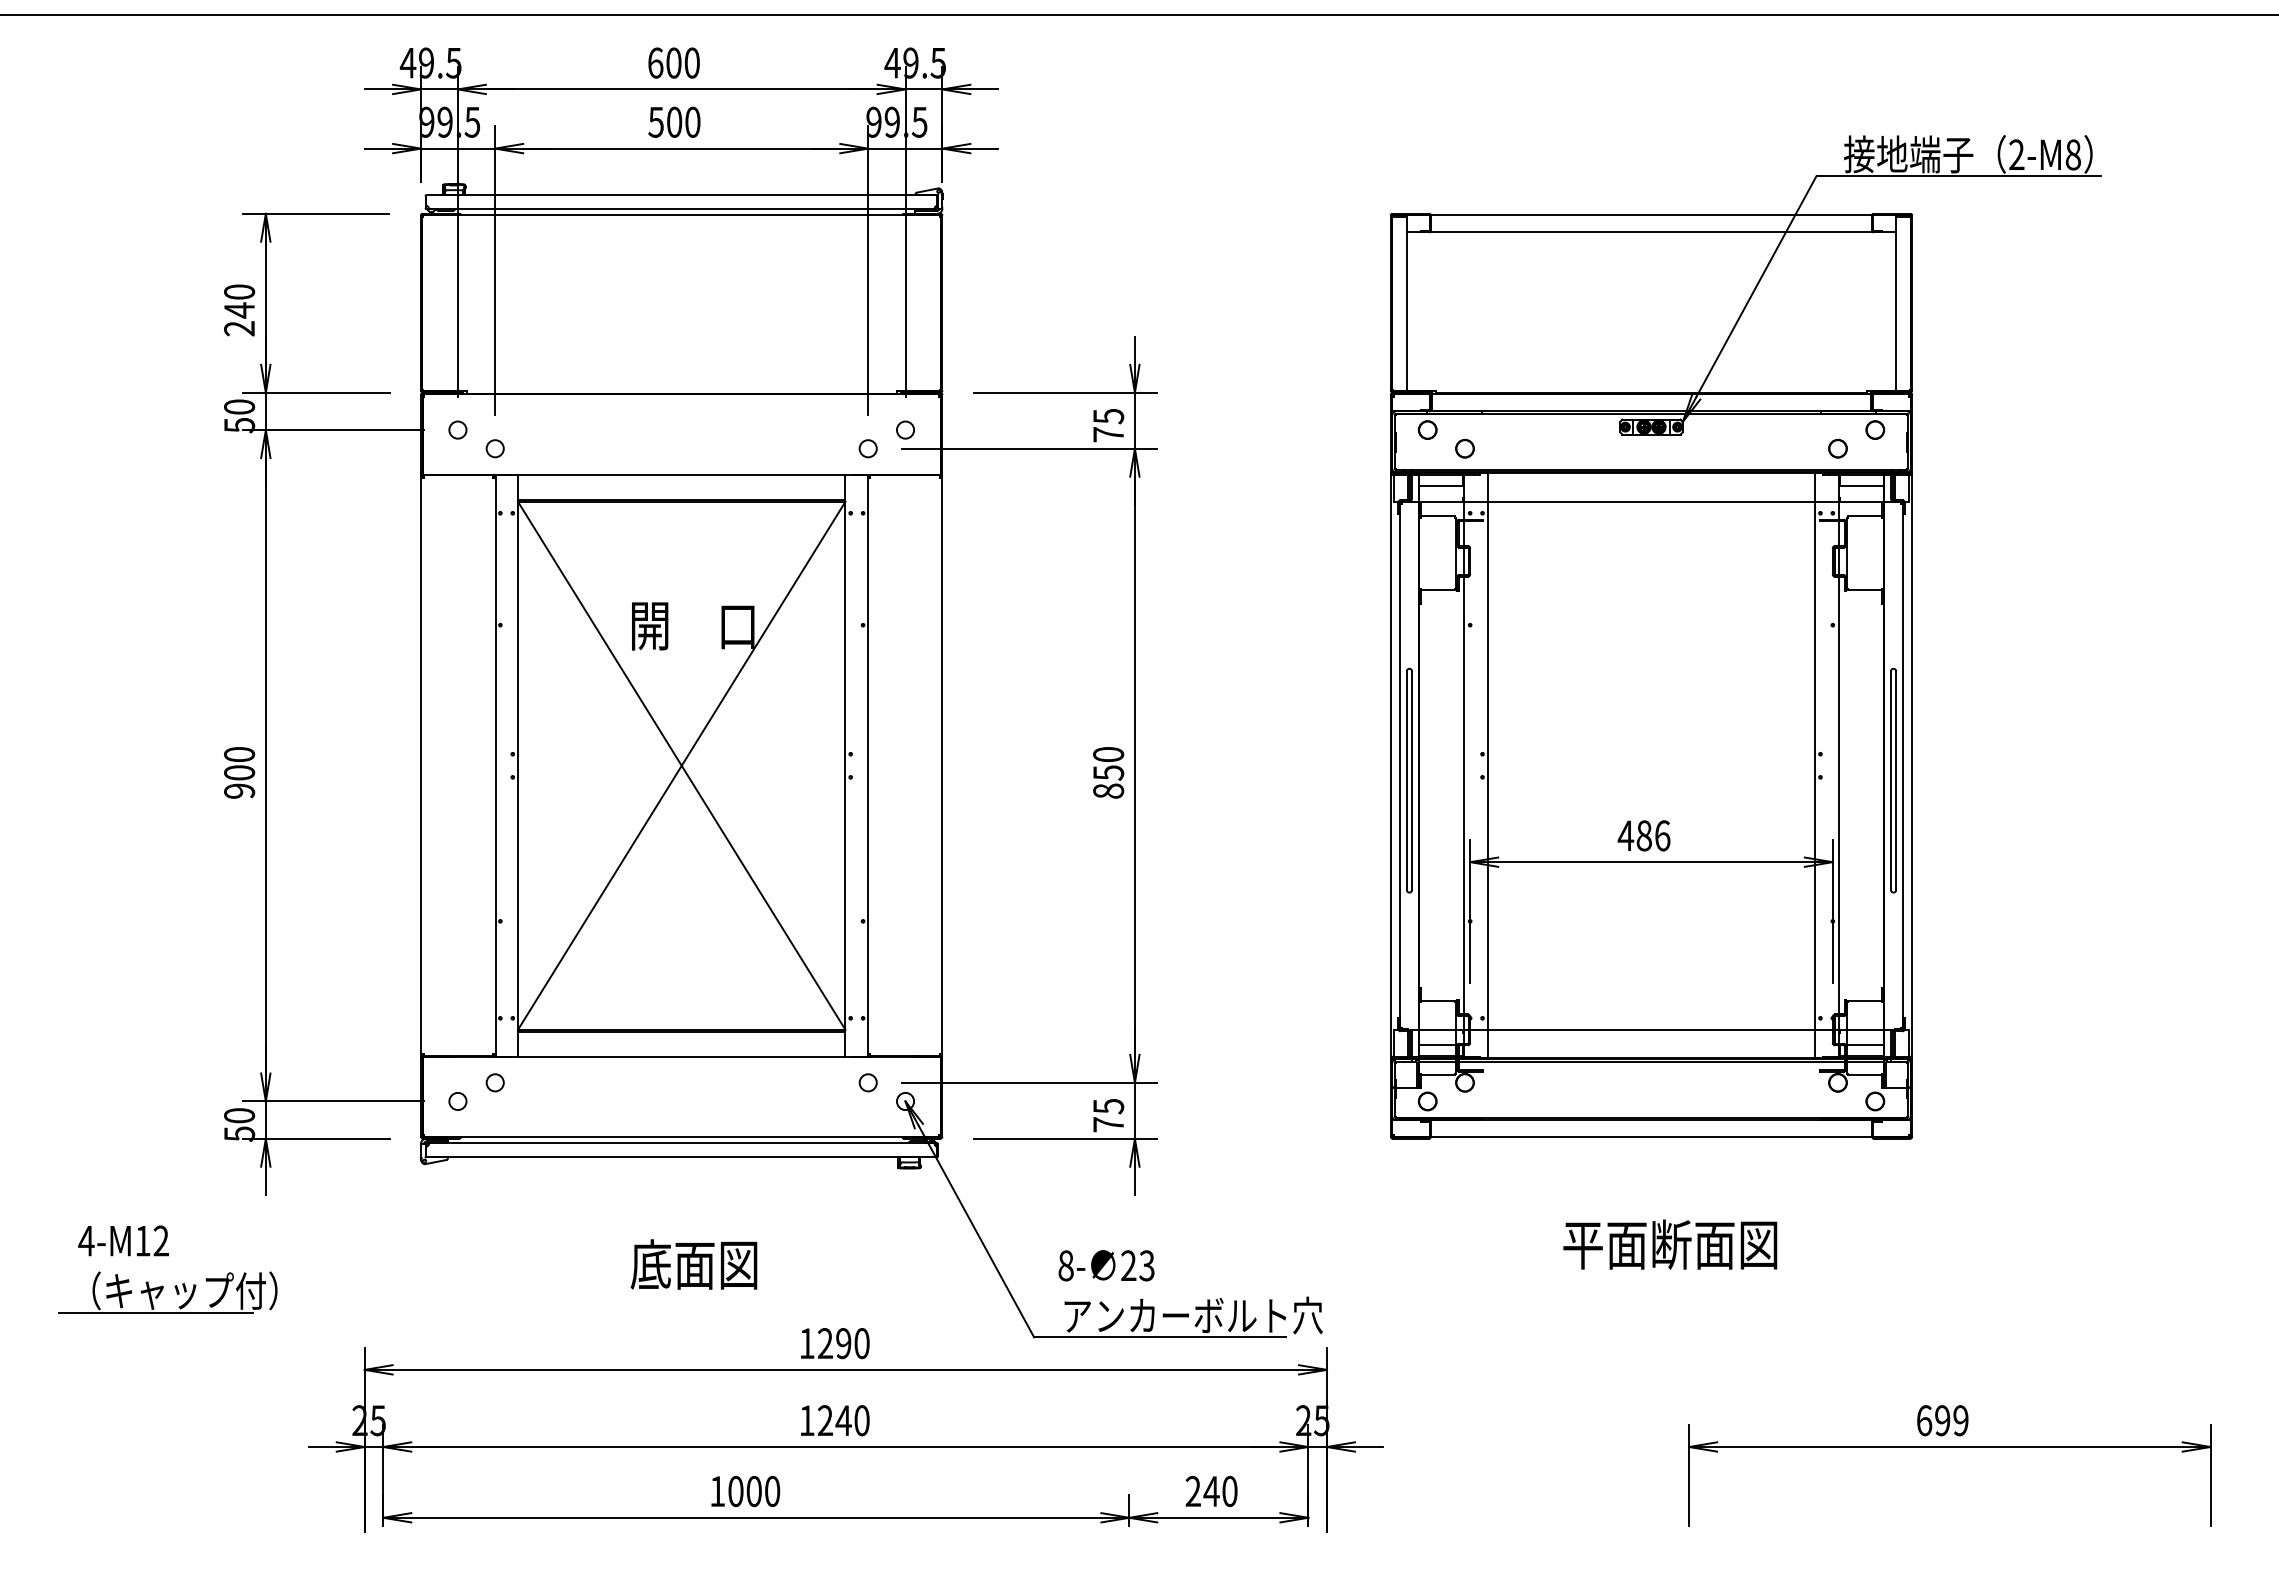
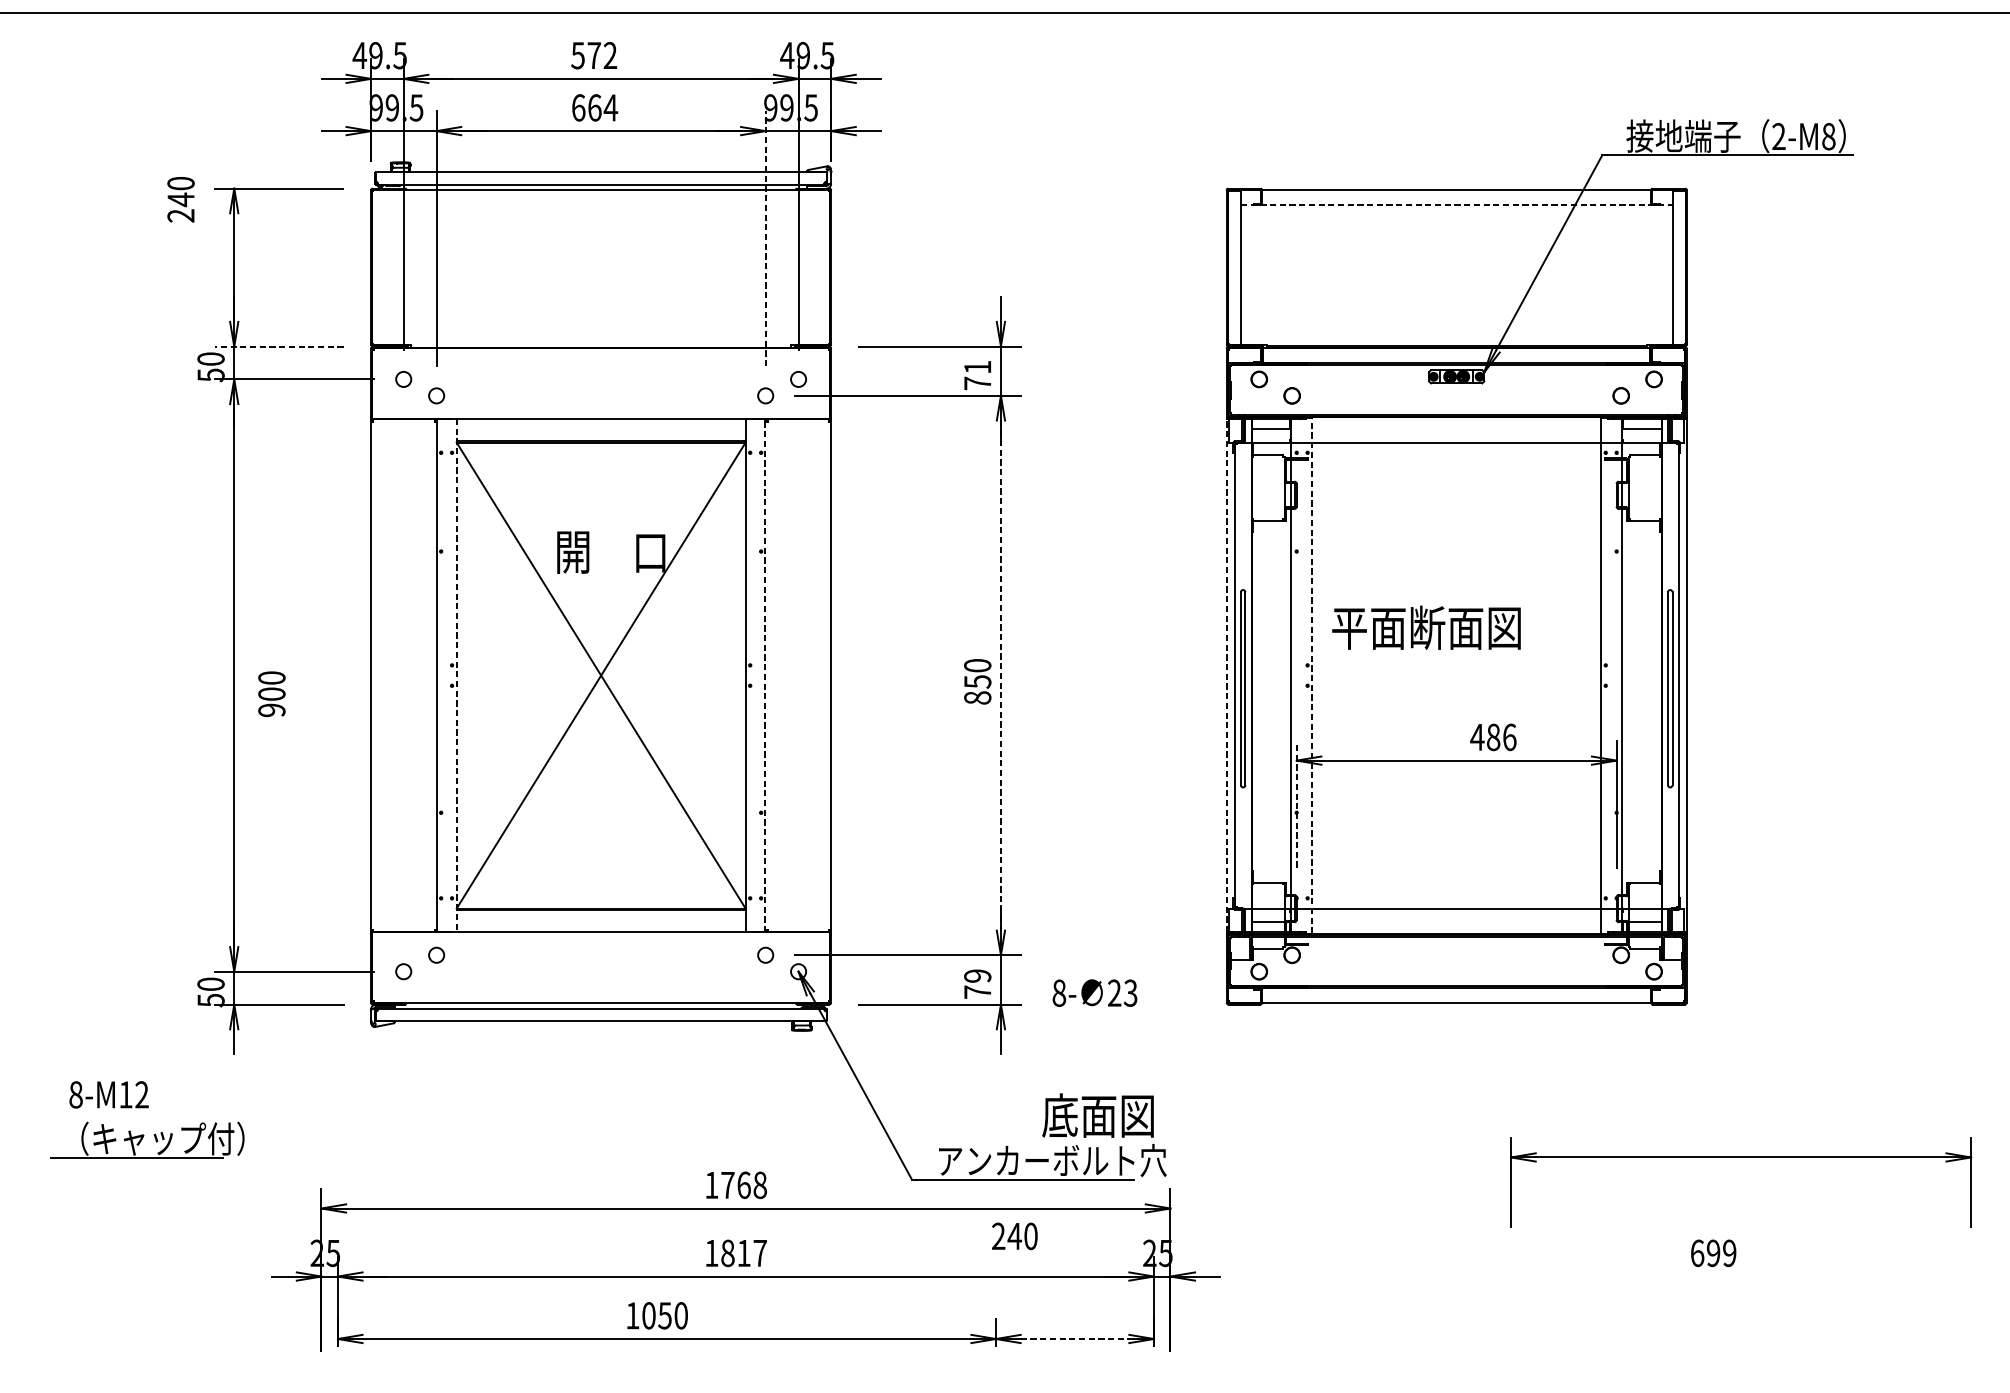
text: (673, 62) -> (593, 55), 600 -> 572
text: (674, 121) -> (594, 107), 500 -> 664
line: (1651, 232) -> (1456, 205), solid -> dashed
line: (868, 270) -> (765, 238), solid -> dashed
text: (239, 310) -> (181, 199), moved
line: (316, 392) -> (278, 346), solid -> dashed
text: (1108, 416) -> (977, 367), 75 -> 71
line: (518, 765) -> (457, 675), solid -> dashed
line: (867, 765) -> (765, 675), solid -> dashed
line: (1390, 765) -> (1226, 675), solid -> dashed
line: (1487, 765) -> (1312, 675), solid -> dashed
line: (1134, 766) -> (1000, 676), solid -> dashed
text: (239, 772) -> (271, 693), moved
text: (1643, 835) -> (1492, 737), moved
line: (1470, 911) -> (1297, 804), solid -> dashed
text: (1108, 1106) -> (977, 976), 75 -> 79
text: (86, 1240) -> (76, 1094), 4-M12 -> 8-M12
text: (1670, 1244) -> (1426, 627), moved
text: (693, 1264) -> (1097, 1115), moved
text: (1106, 1265) -> (1094, 992), moved
text: (843, 1343) -> (743, 1185), 1290 -> 1768
text: (843, 1420) -> (743, 1253), 1240 -> 1817
part: (1949, 1447) -> (1740, 1157), moved
text: (753, 1490) -> (664, 1314), 1000 -> 1050
text: (1211, 1491) -> (1014, 1236), moved
line: (1218, 1517) -> (1074, 1338), solid -> dashed

